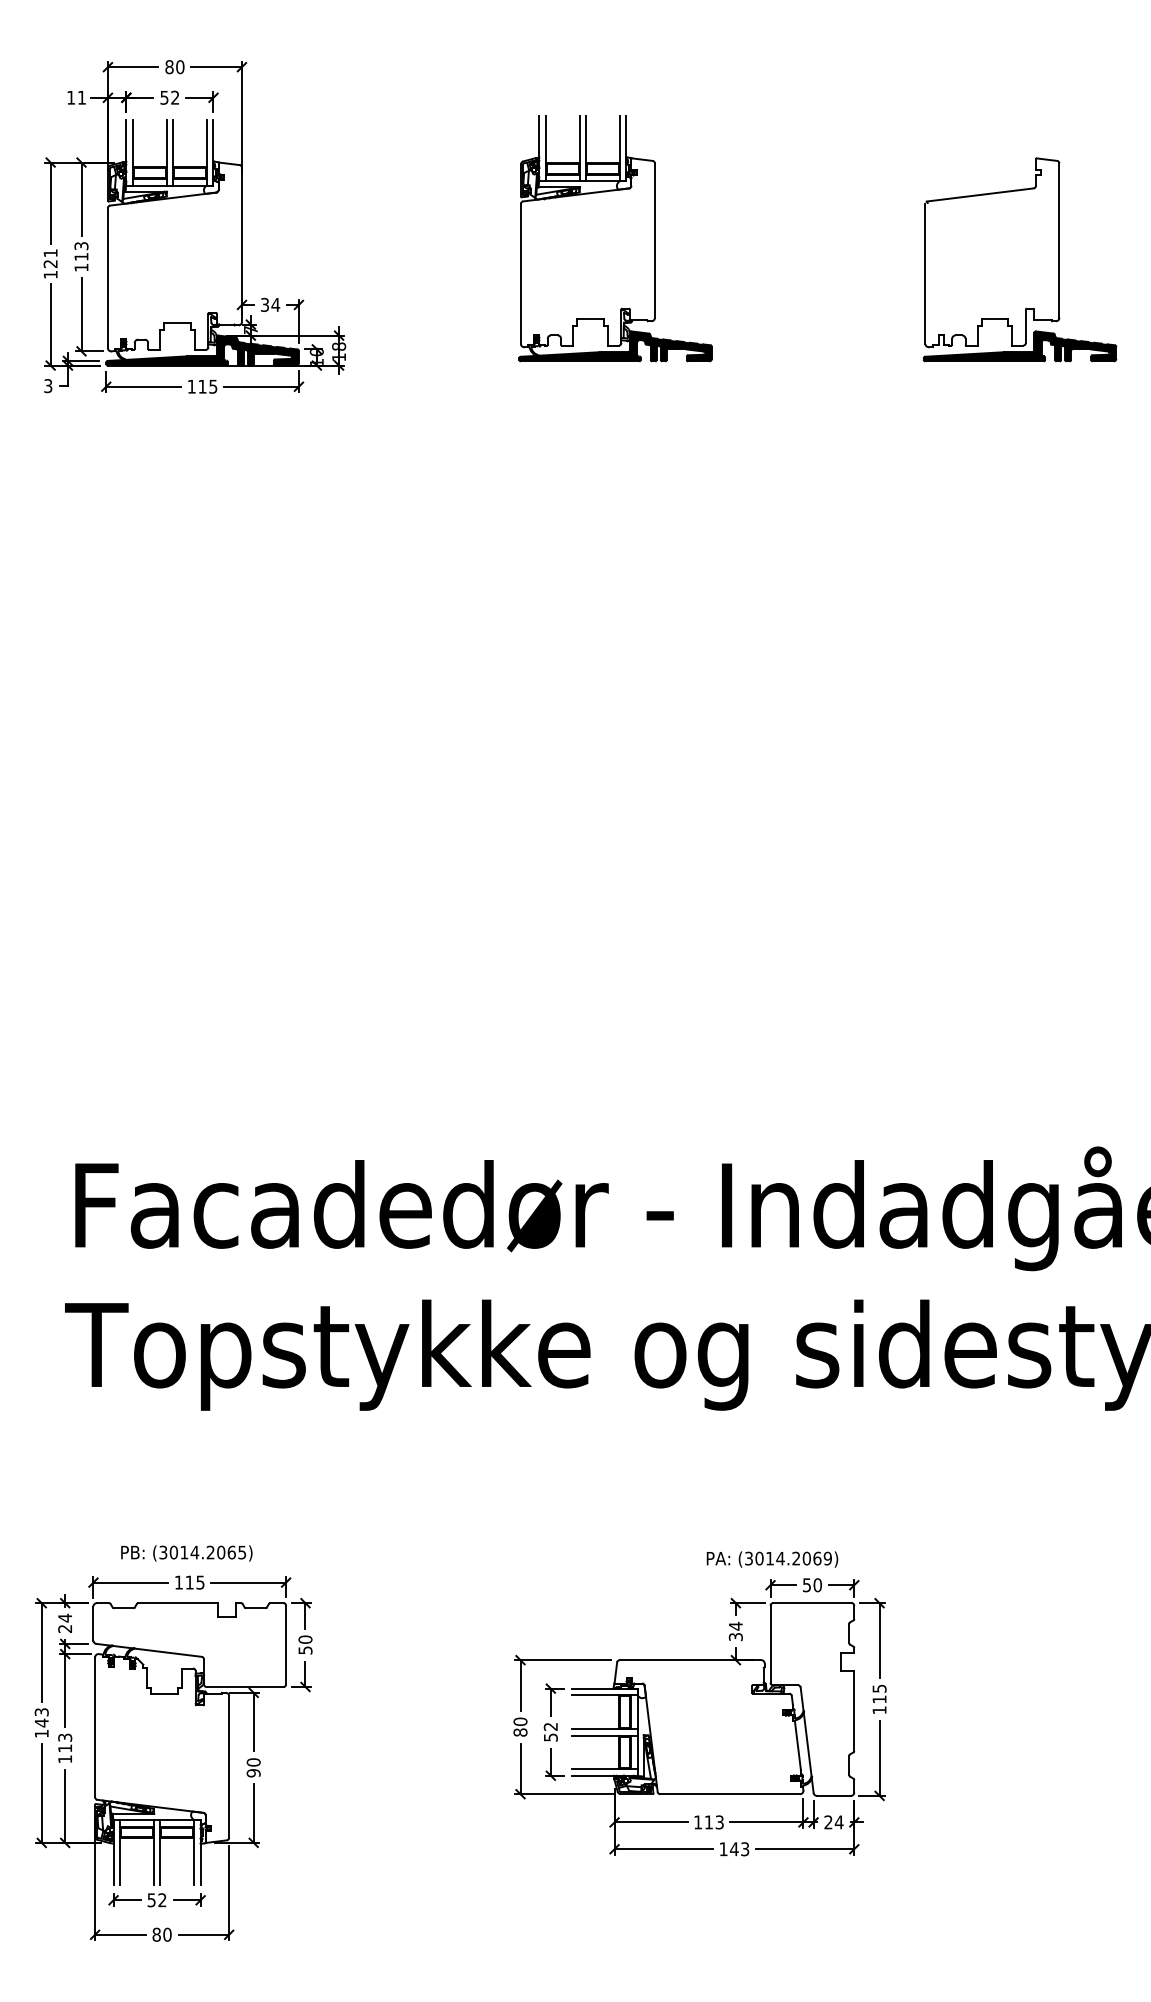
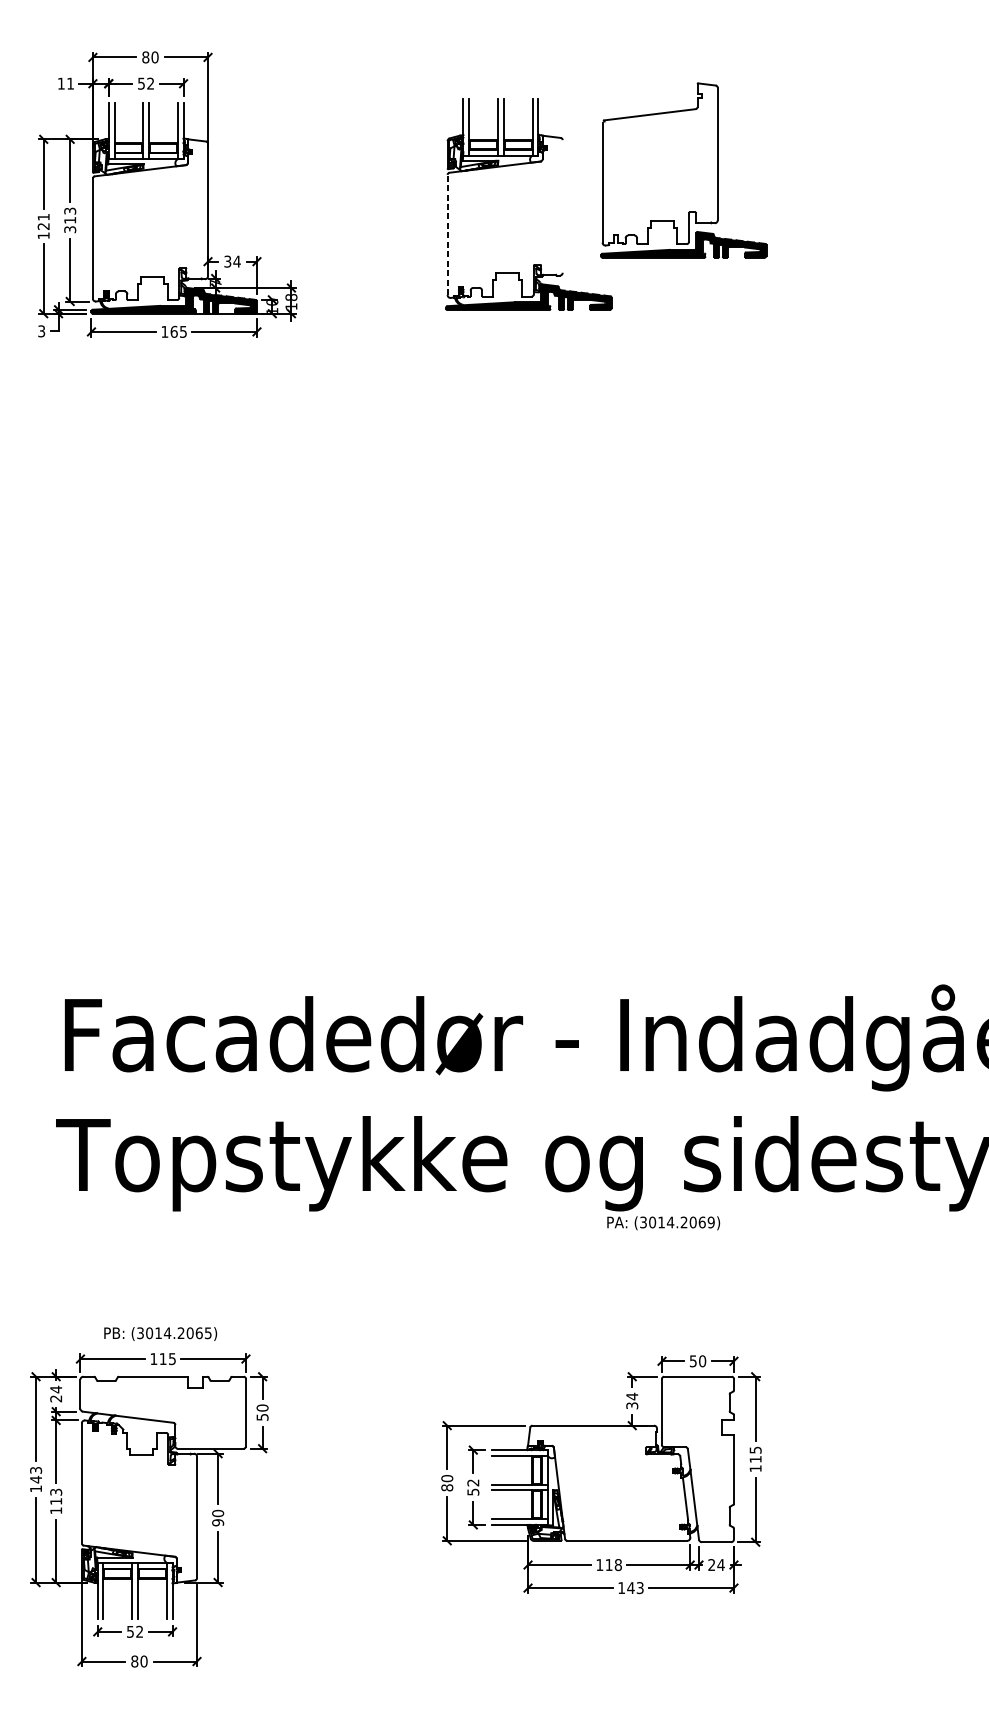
line: (654, 240) -> (562, 206), removed
part: (1019, 259) -> (683, 170), moved
text: (81, 267) -> (70, 229), 113 -> 313
line: (520, 273) -> (447, 234), solid -> dashed
text: (202, 386) -> (174, 331), 115 -> 165
text: (772, 1559) -> (663, 1223), moved
text: (719, 1822) -> (618, 1565), 113 -> 118

